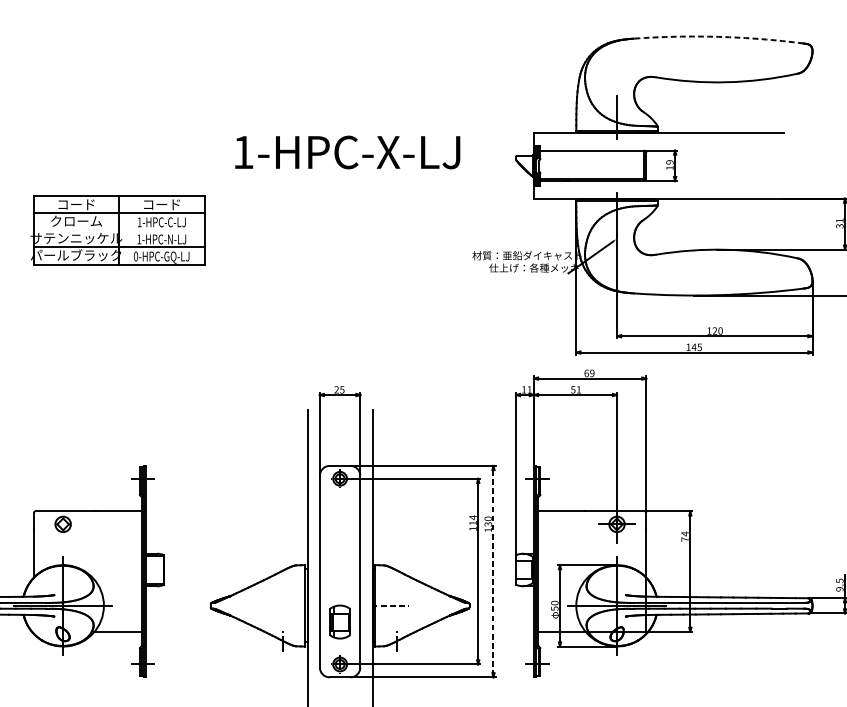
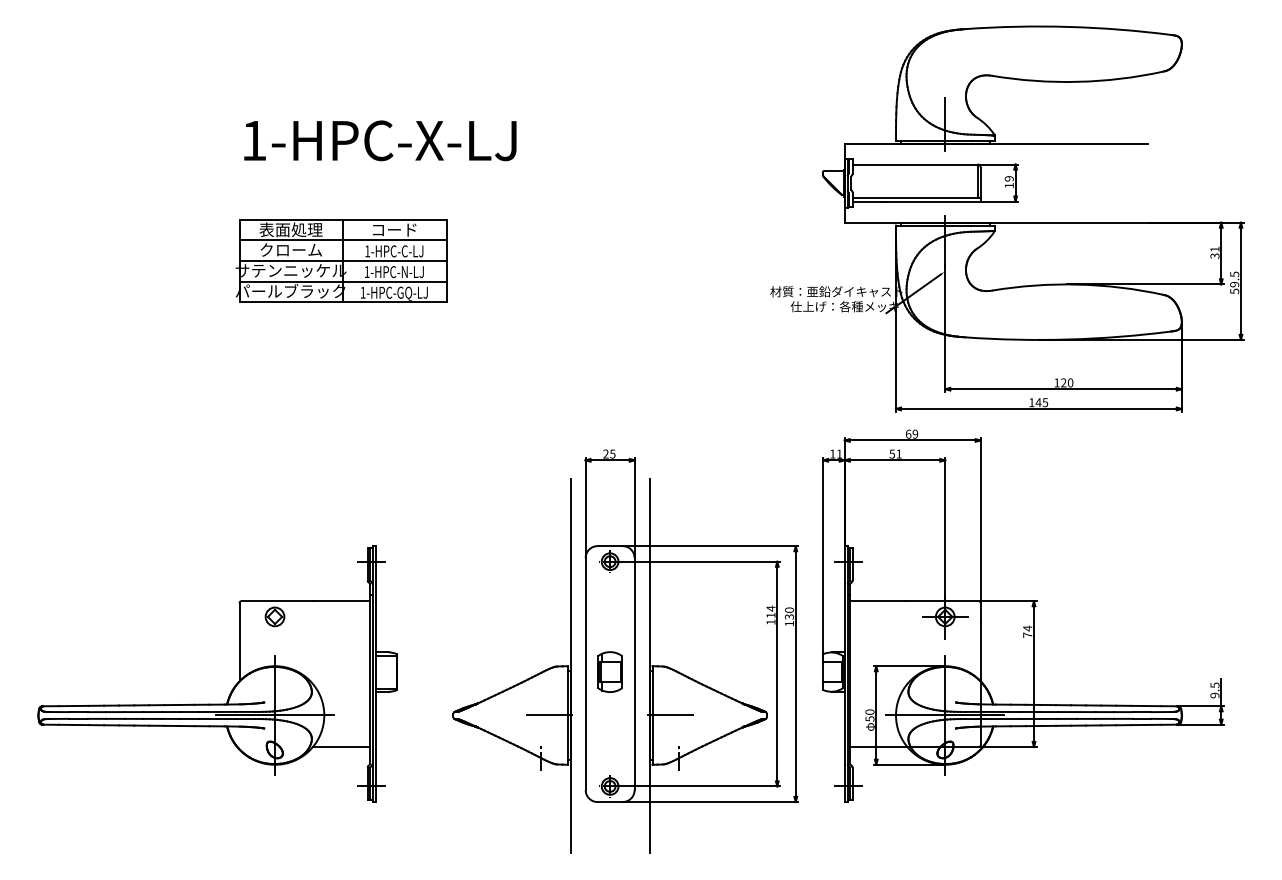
arc: (718, 36) -> (1068, 26), dashed -> solid
text: (347, 152) -> (380, 140), moved
text: (75, 204) -> (290, 229), コード -> 表面処理
line: (118, 230) -> (342, 261), added
text: (135, 256) -> (362, 292), 0-HPC-GQ-LJ -> 1-HPC-GQ-LJ
line: (493, 571) -> (795, 674), dashed -> solid
line: (289, 605) -> (549, 715), added
line: (390, 605) -> (671, 715), dashed -> solid
part: (339, 621) -> (609, 671), moved

